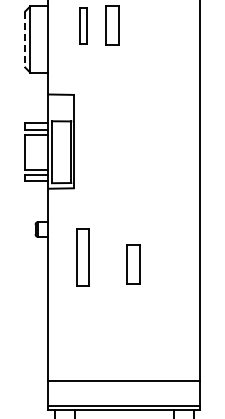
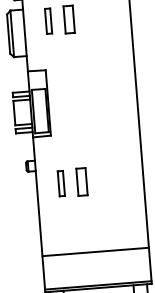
line: (25, 40) -> (8, 34), dashed -> solid
part: (83, 257) -> (61, 183), size x0.62
part: (133, 264) -> (81, 182), moved
line: (124, 381) -> (95, 252), moved

